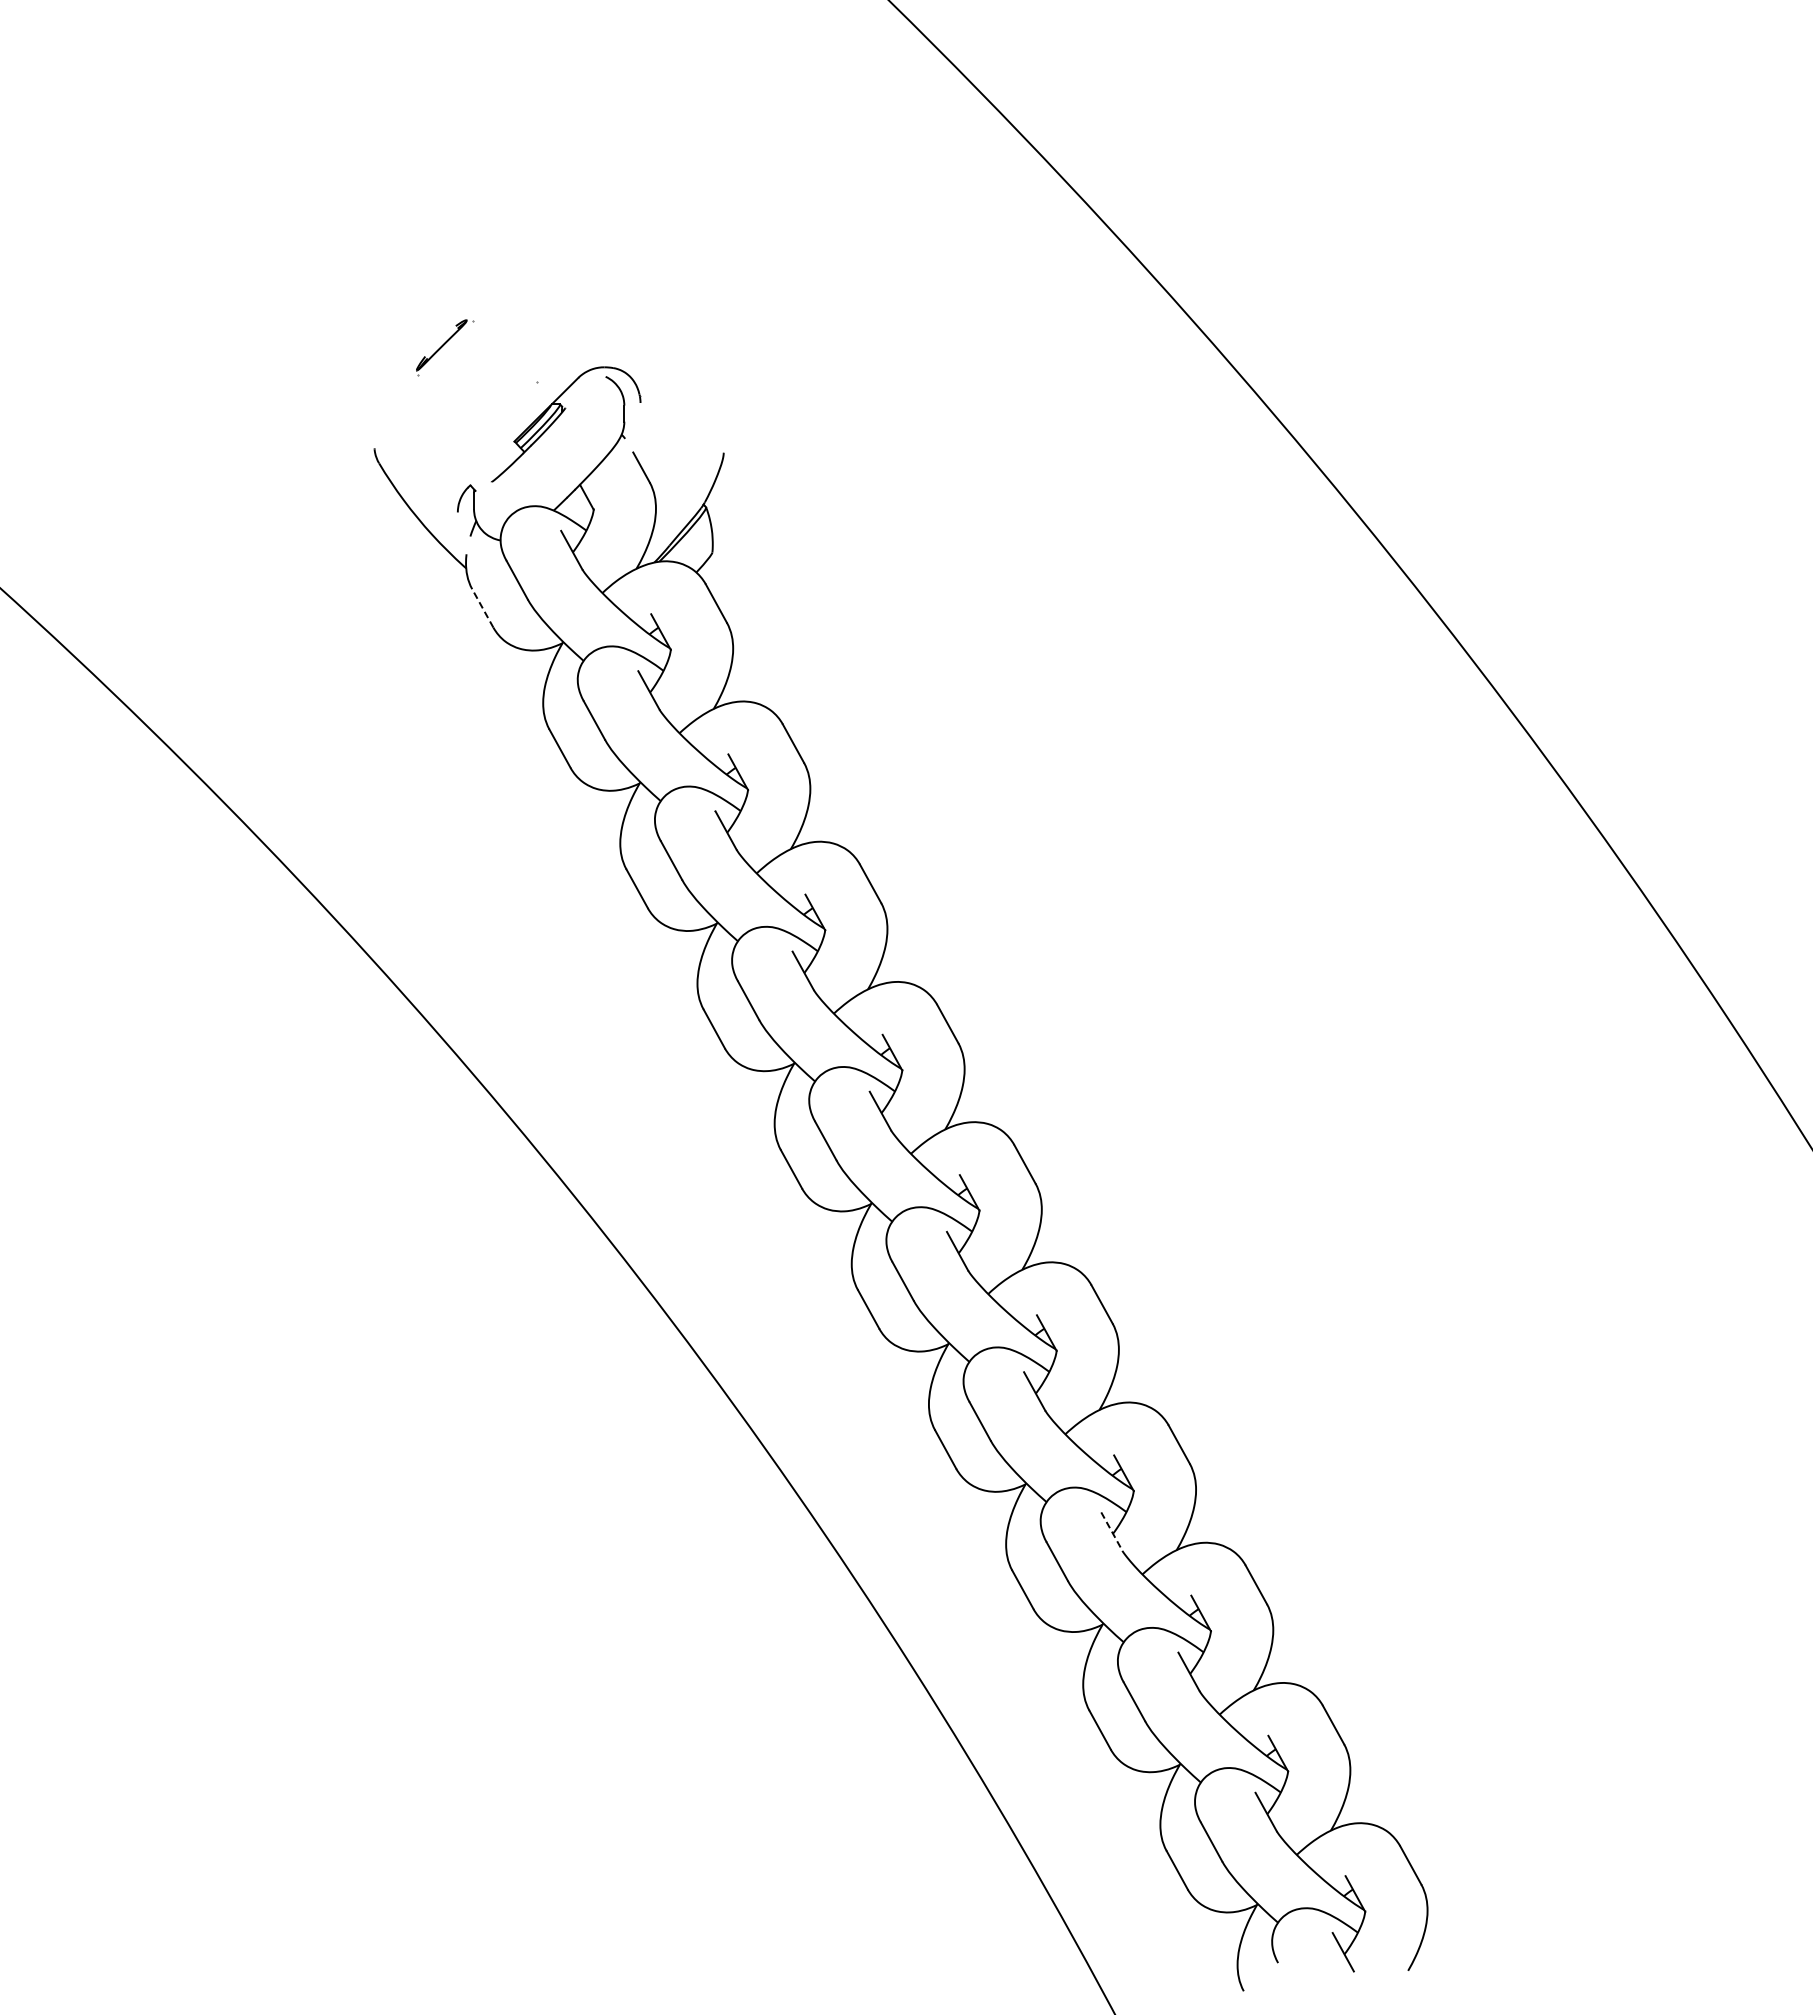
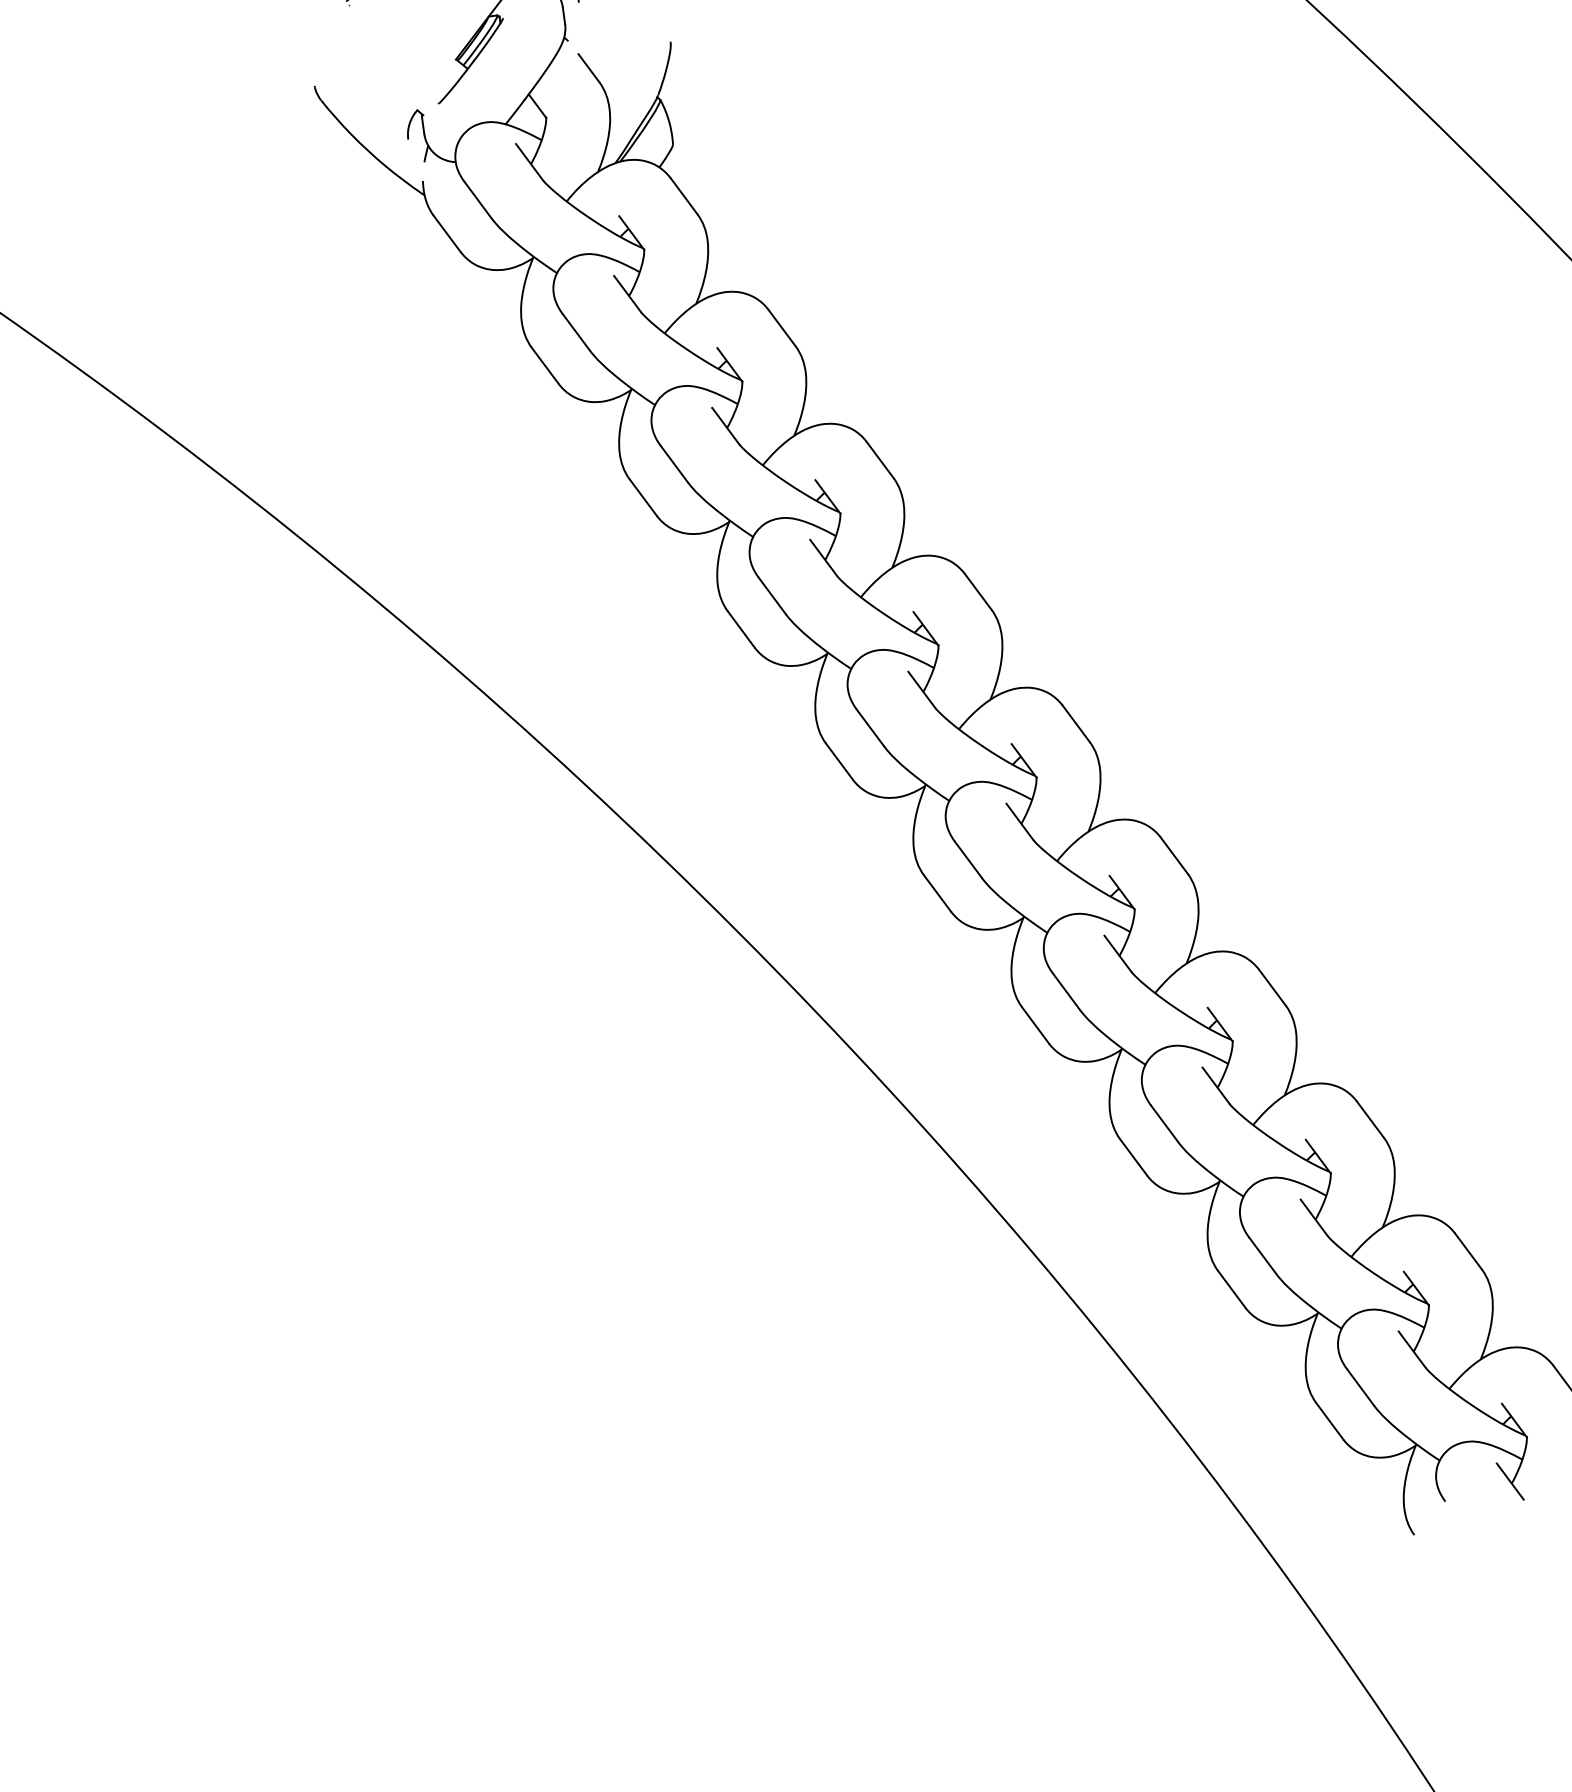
line: (482, 608) -> (446, 233), dashed -> solid
line: (1111, 1531) -> (1215, 1085), dashed -> solid

